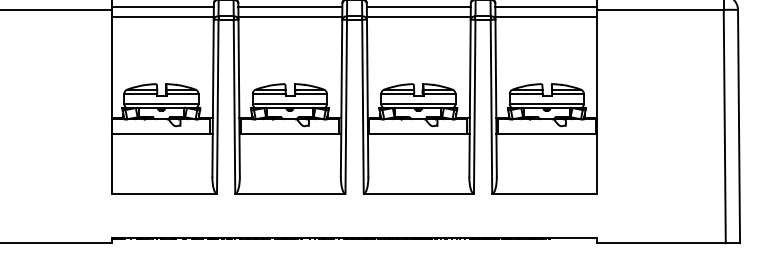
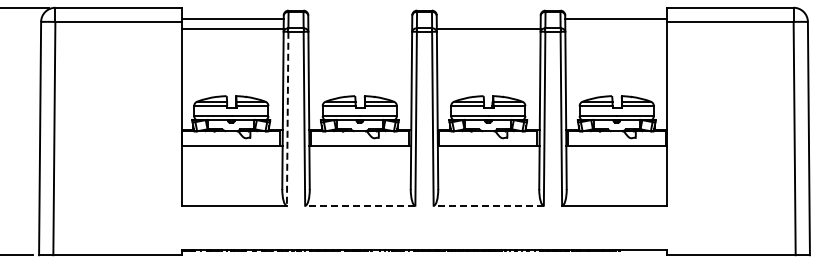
line: (290, 7) -> (360, 19), removed
line: (418, 7) -> (488, 19), removed
line: (290, 16) -> (360, 28), removed
line: (546, 16) -> (616, 28), removed
line: (217, 106) -> (287, 118), solid -> dashed
line: (289, 193) -> (359, 205), solid -> dashed
line: (418, 193) -> (488, 205), solid -> dashed

